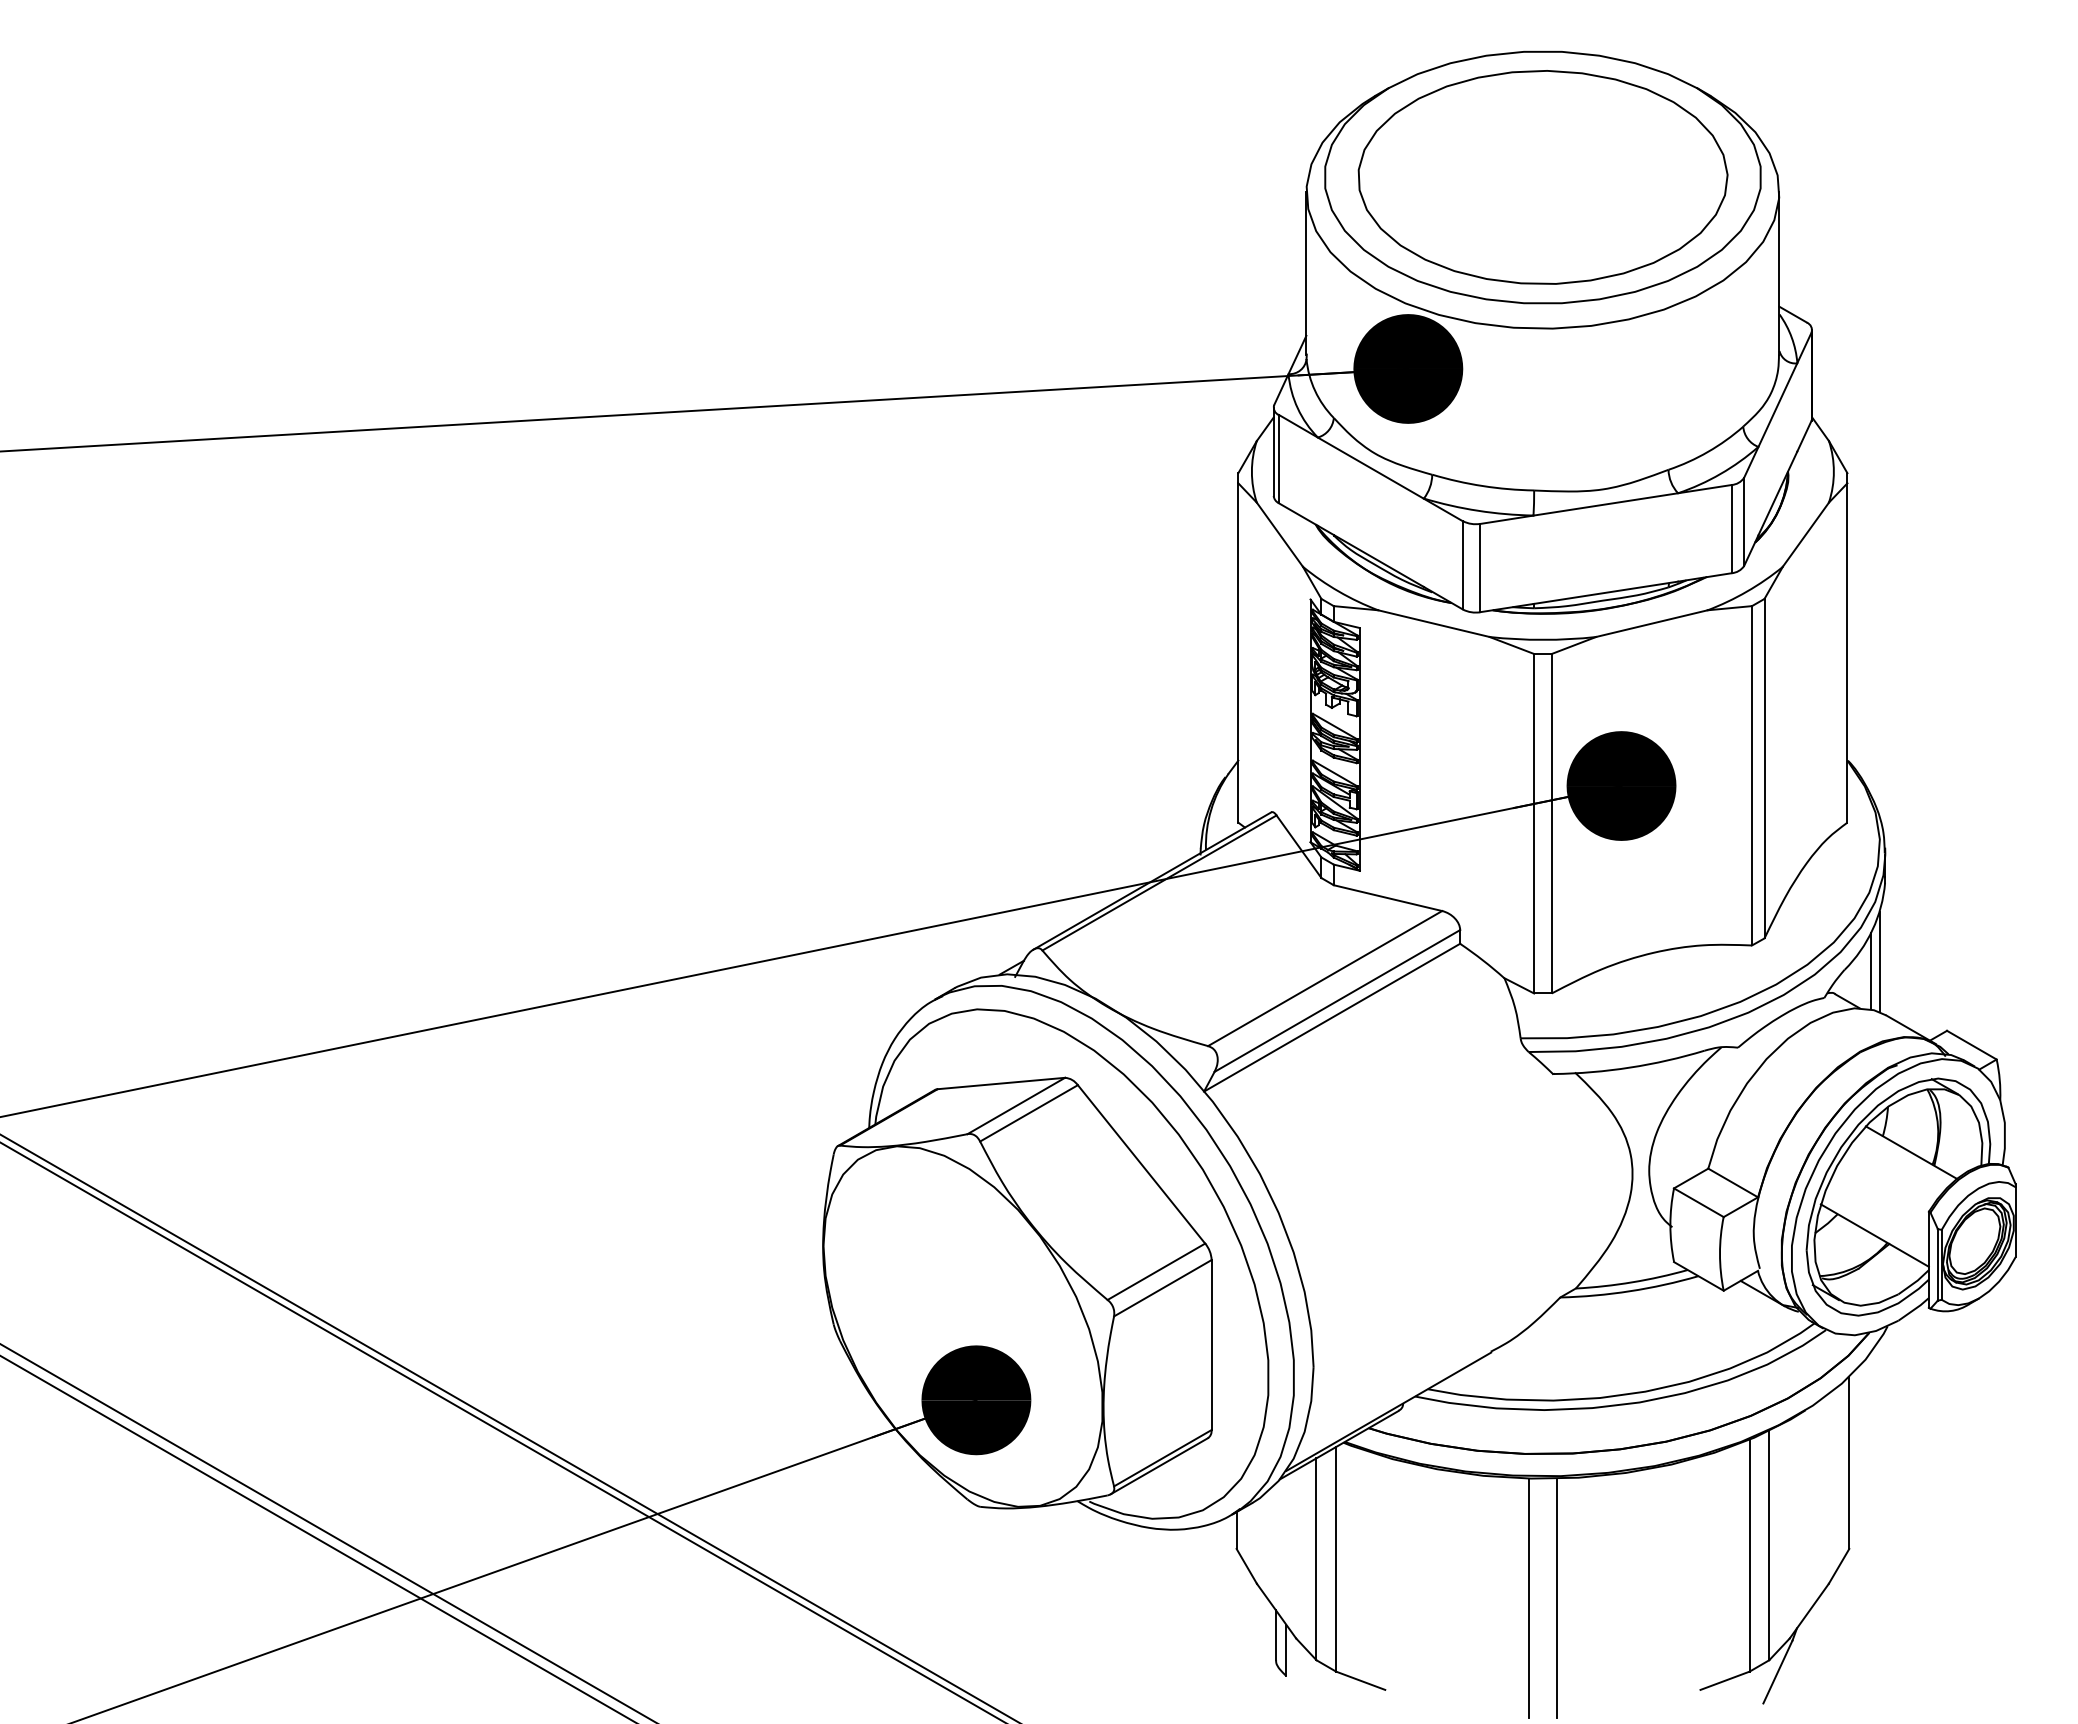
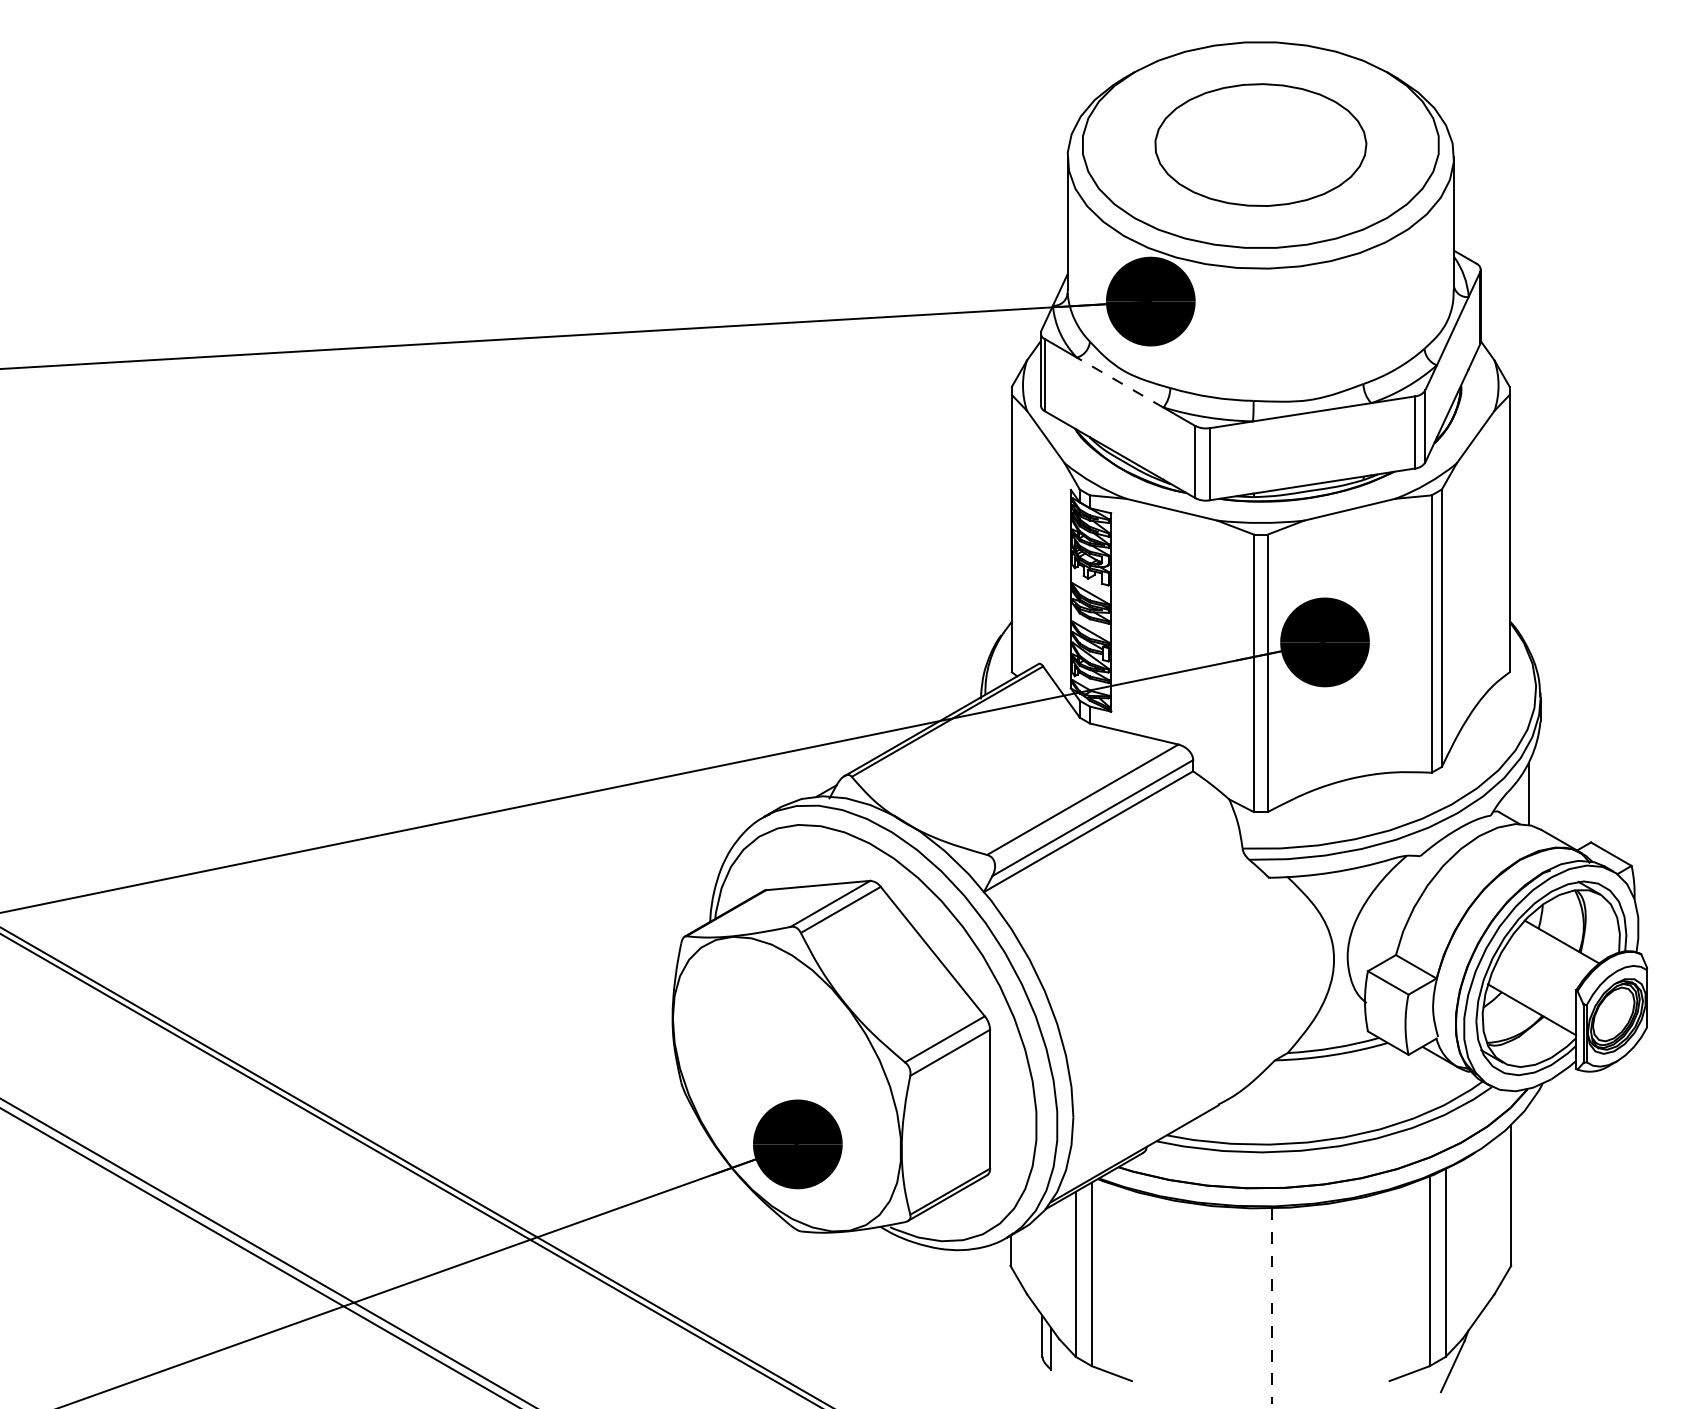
part: (1542, 177) -> (1260, 145), size x0.7
line: (1370, 467) -> (1119, 382), solid -> dashed
line: (1879, 962) -> (1535, 786), removed
line: (1529, 1597) -> (1249, 1305), removed
line: (1556, 1598) -> (1271, 1306), solid -> dashed

